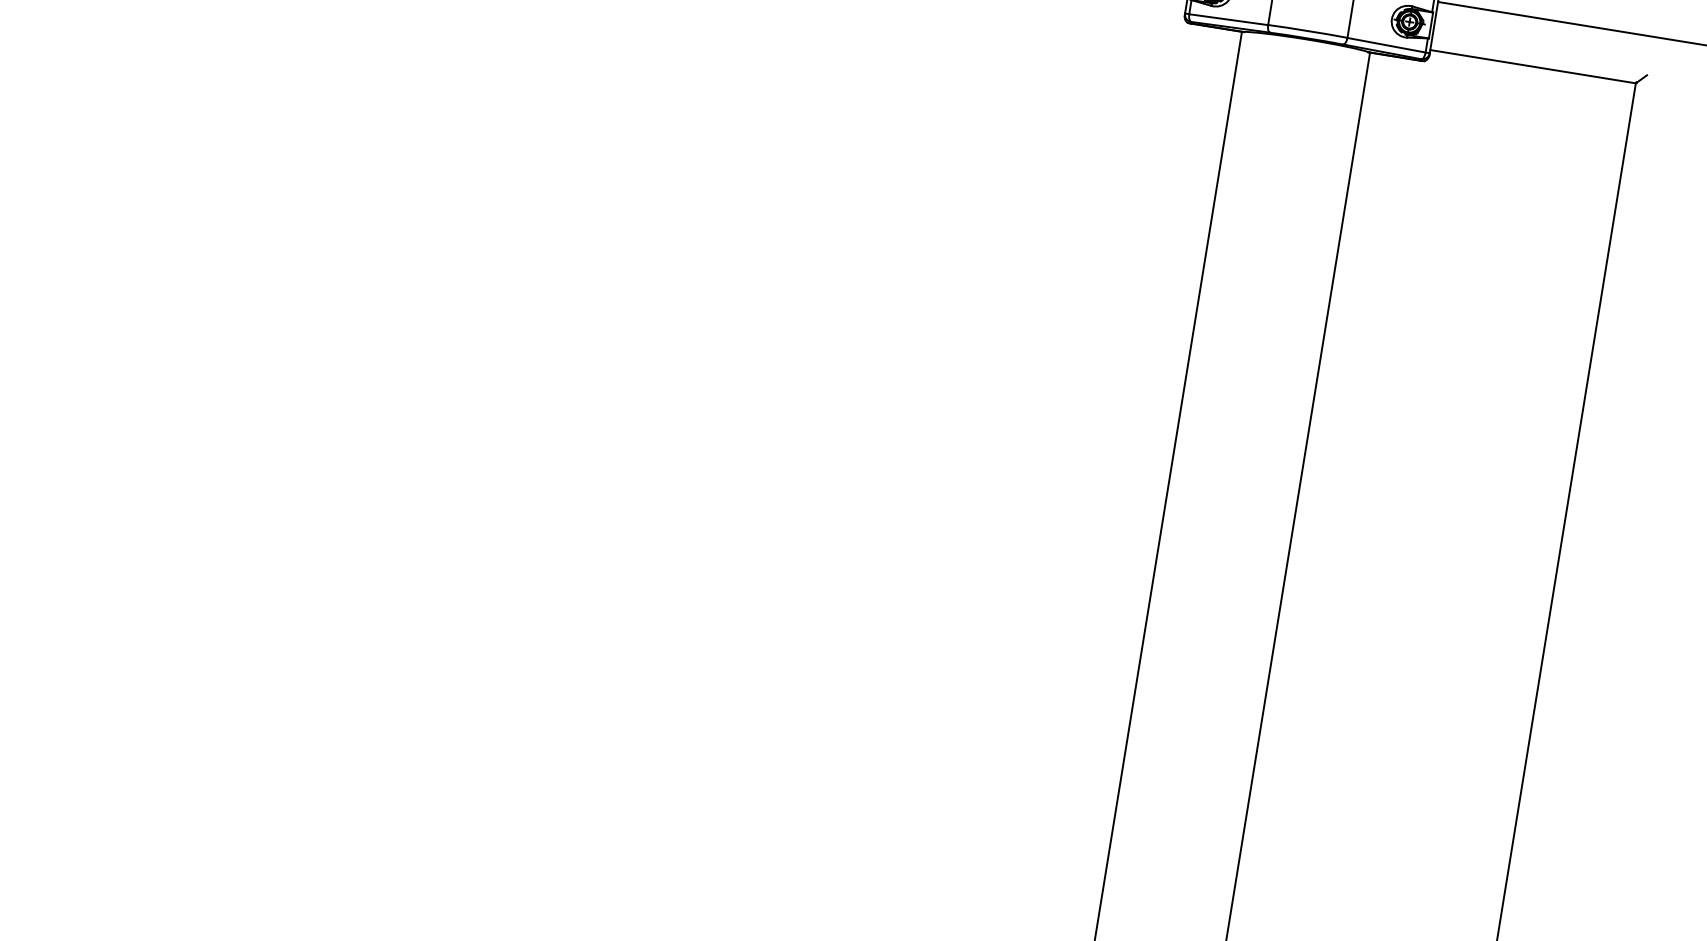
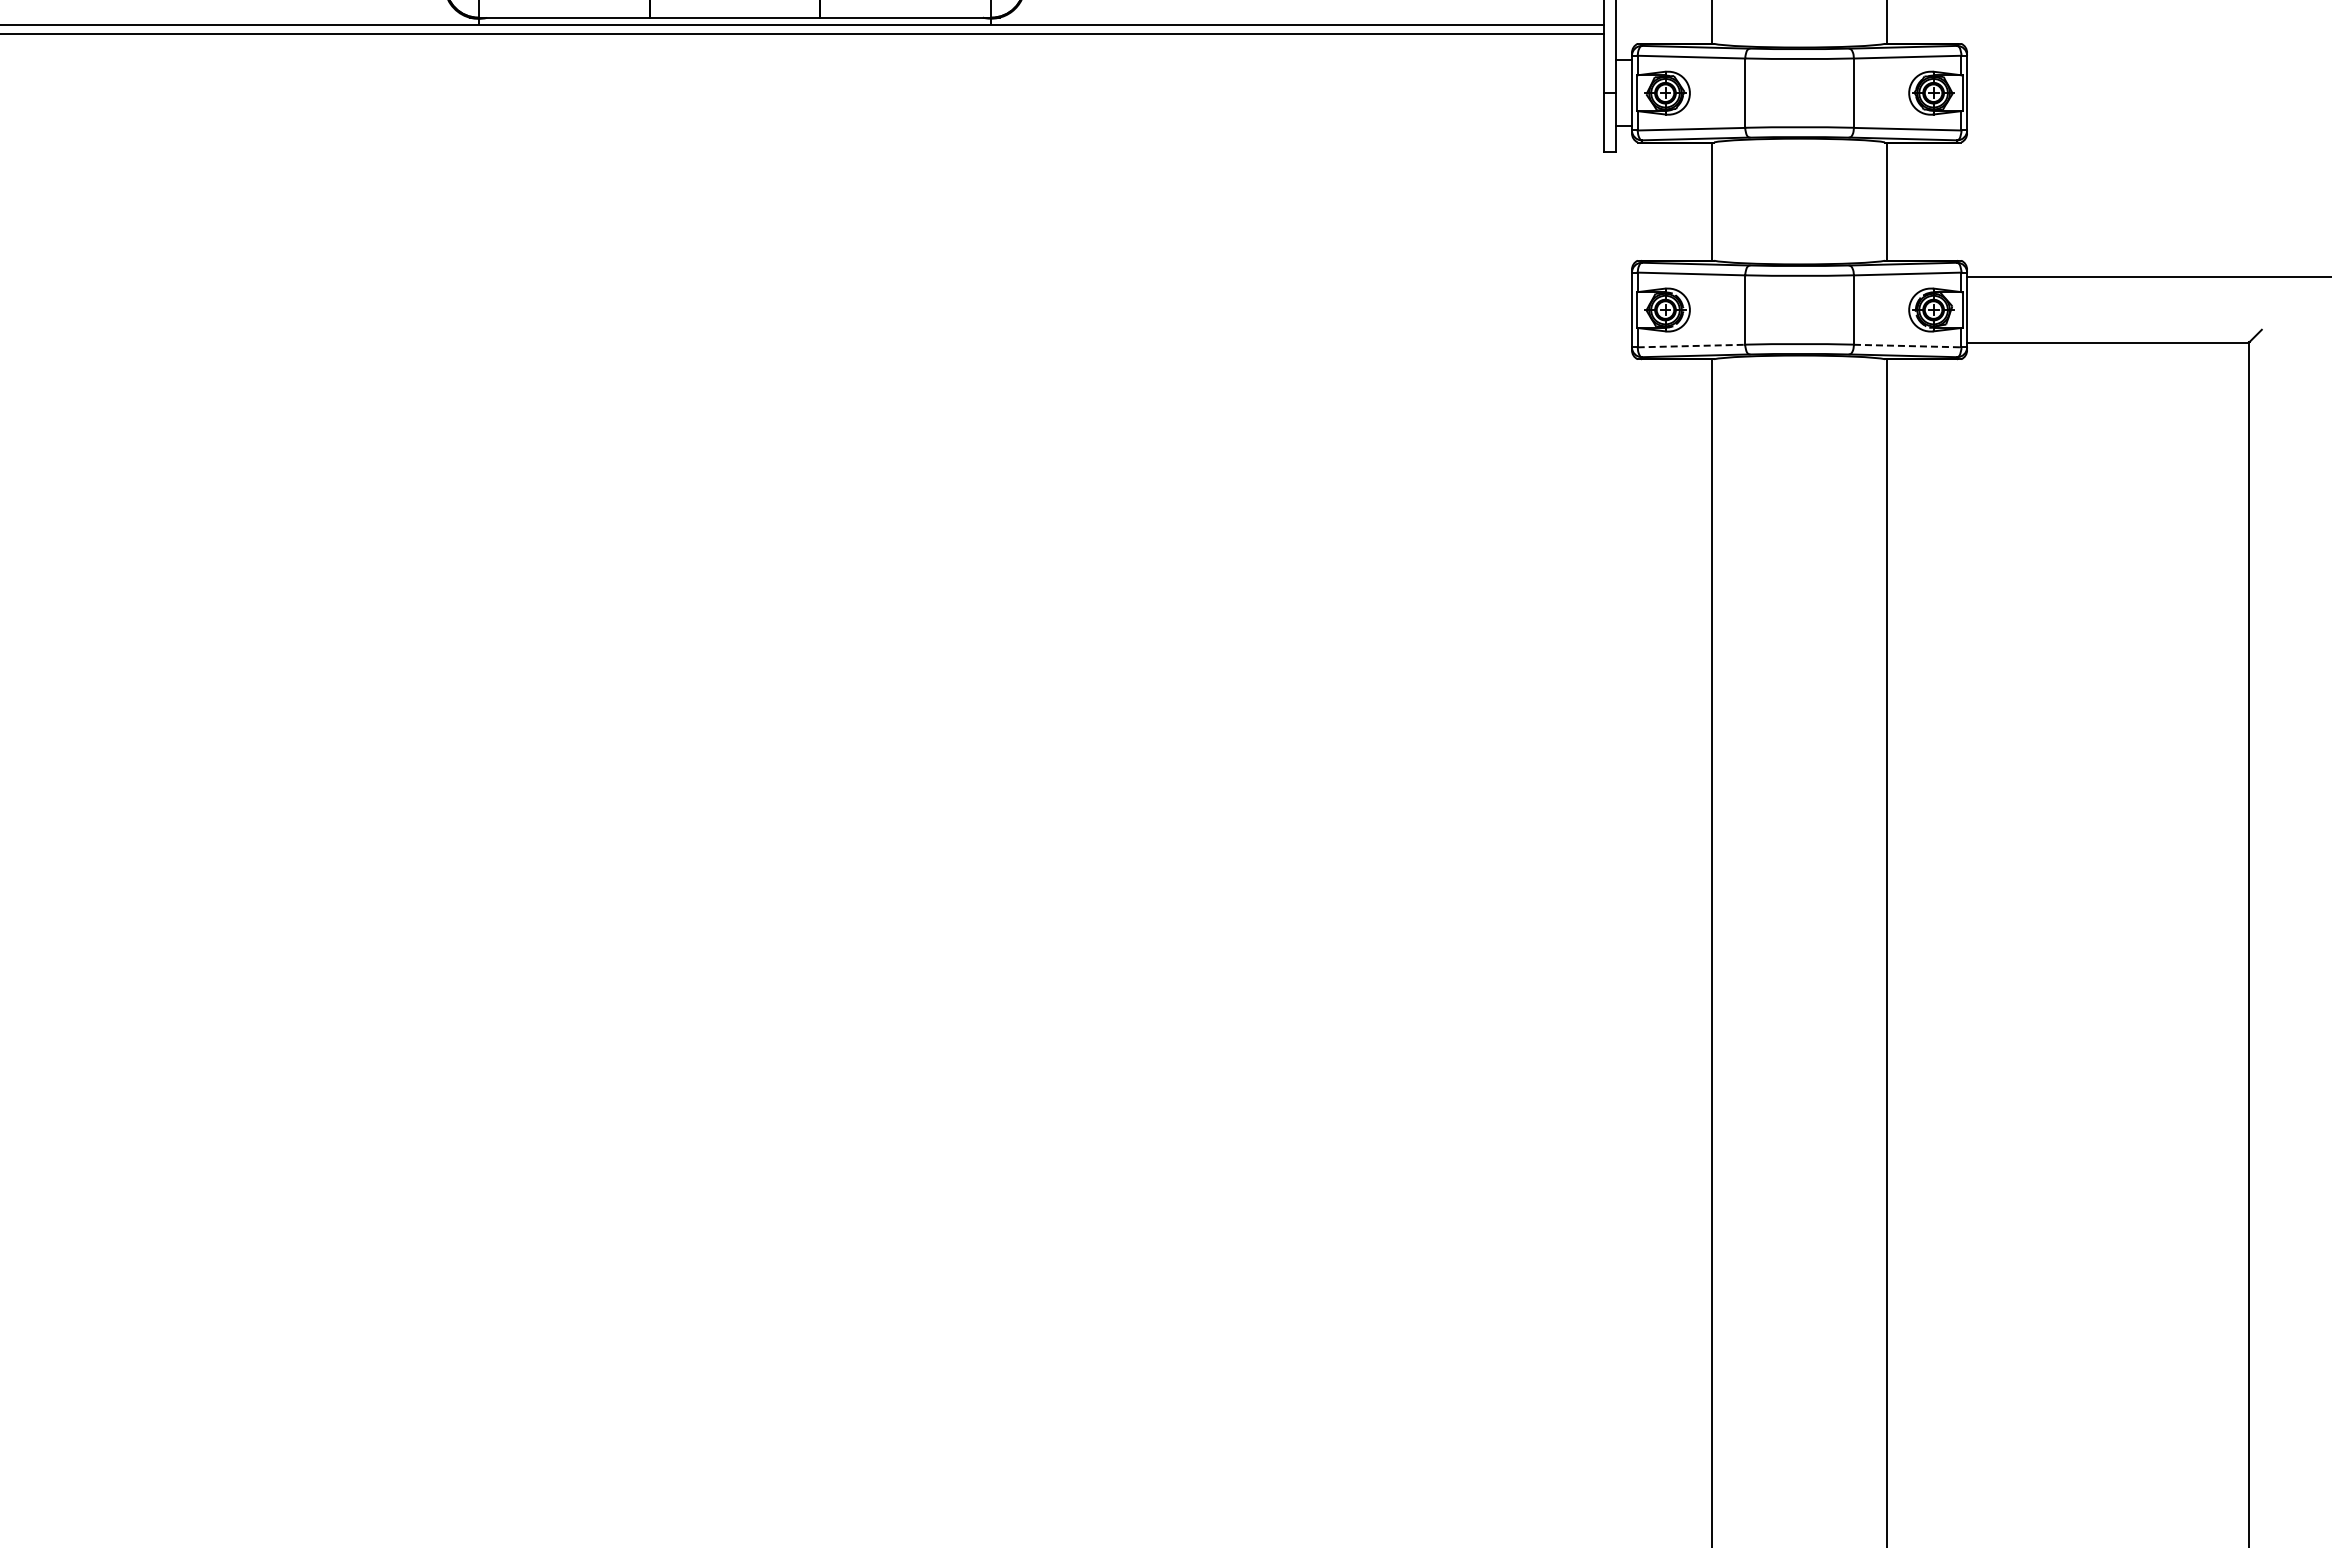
line: (1228, 20) -> (1691, 346), solid -> dashed
line: (1386, 45) -> (1907, 346), solid -> dashed

